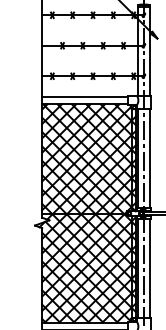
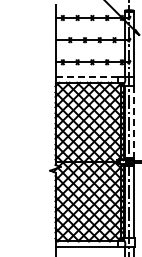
line: (84, 97) -> (86, 77), solid -> dashed
line: (149, 159) -> (133, 122), solid -> dashed

